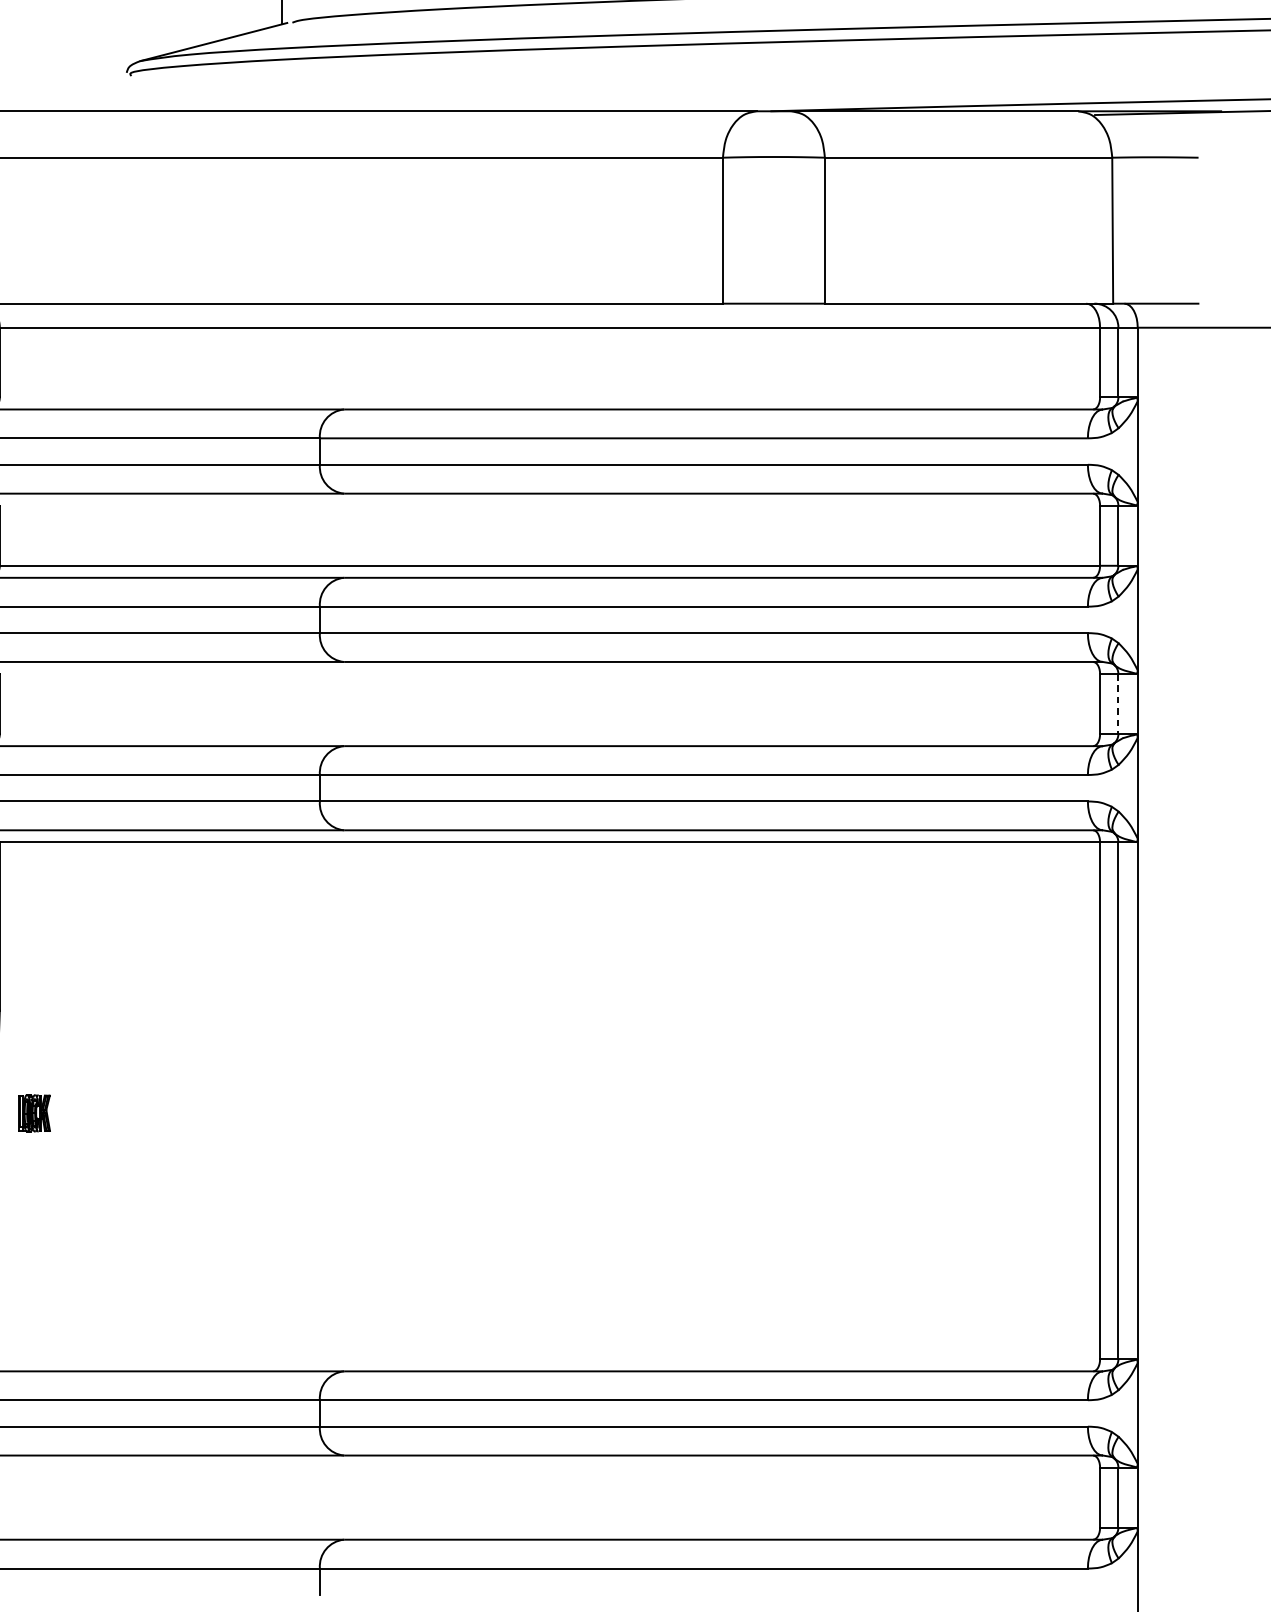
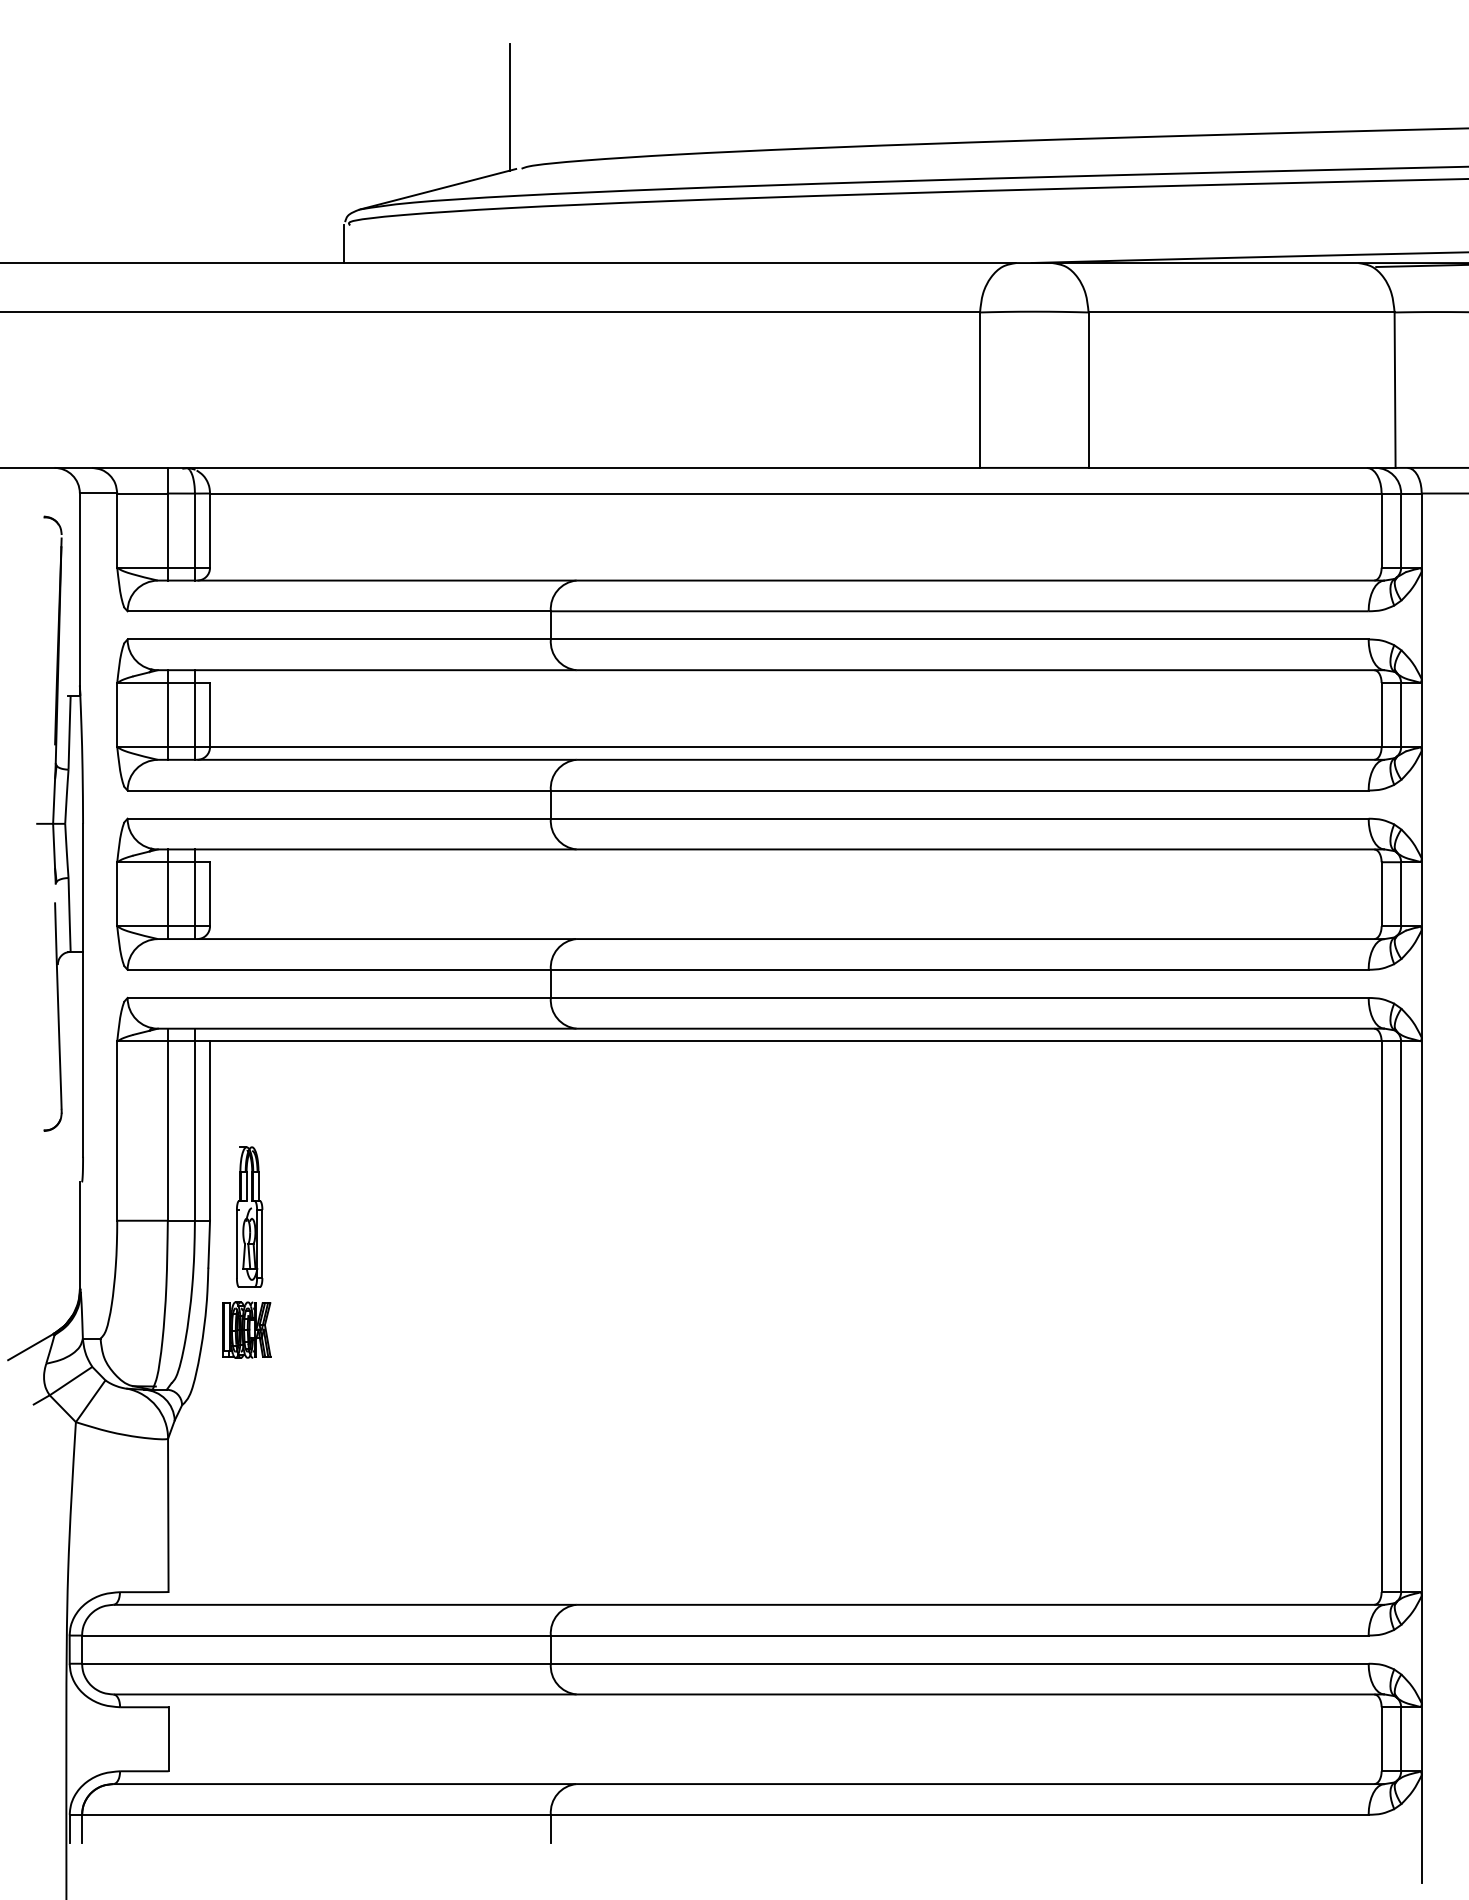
line: (125, 93) -> (343, 244), added
line: (1118, 704) -> (1401, 894), dashed -> solid
part: (36, 1006) -> (249, 1216), added
part: (34, 1112) -> (246, 1329), size x1.43

